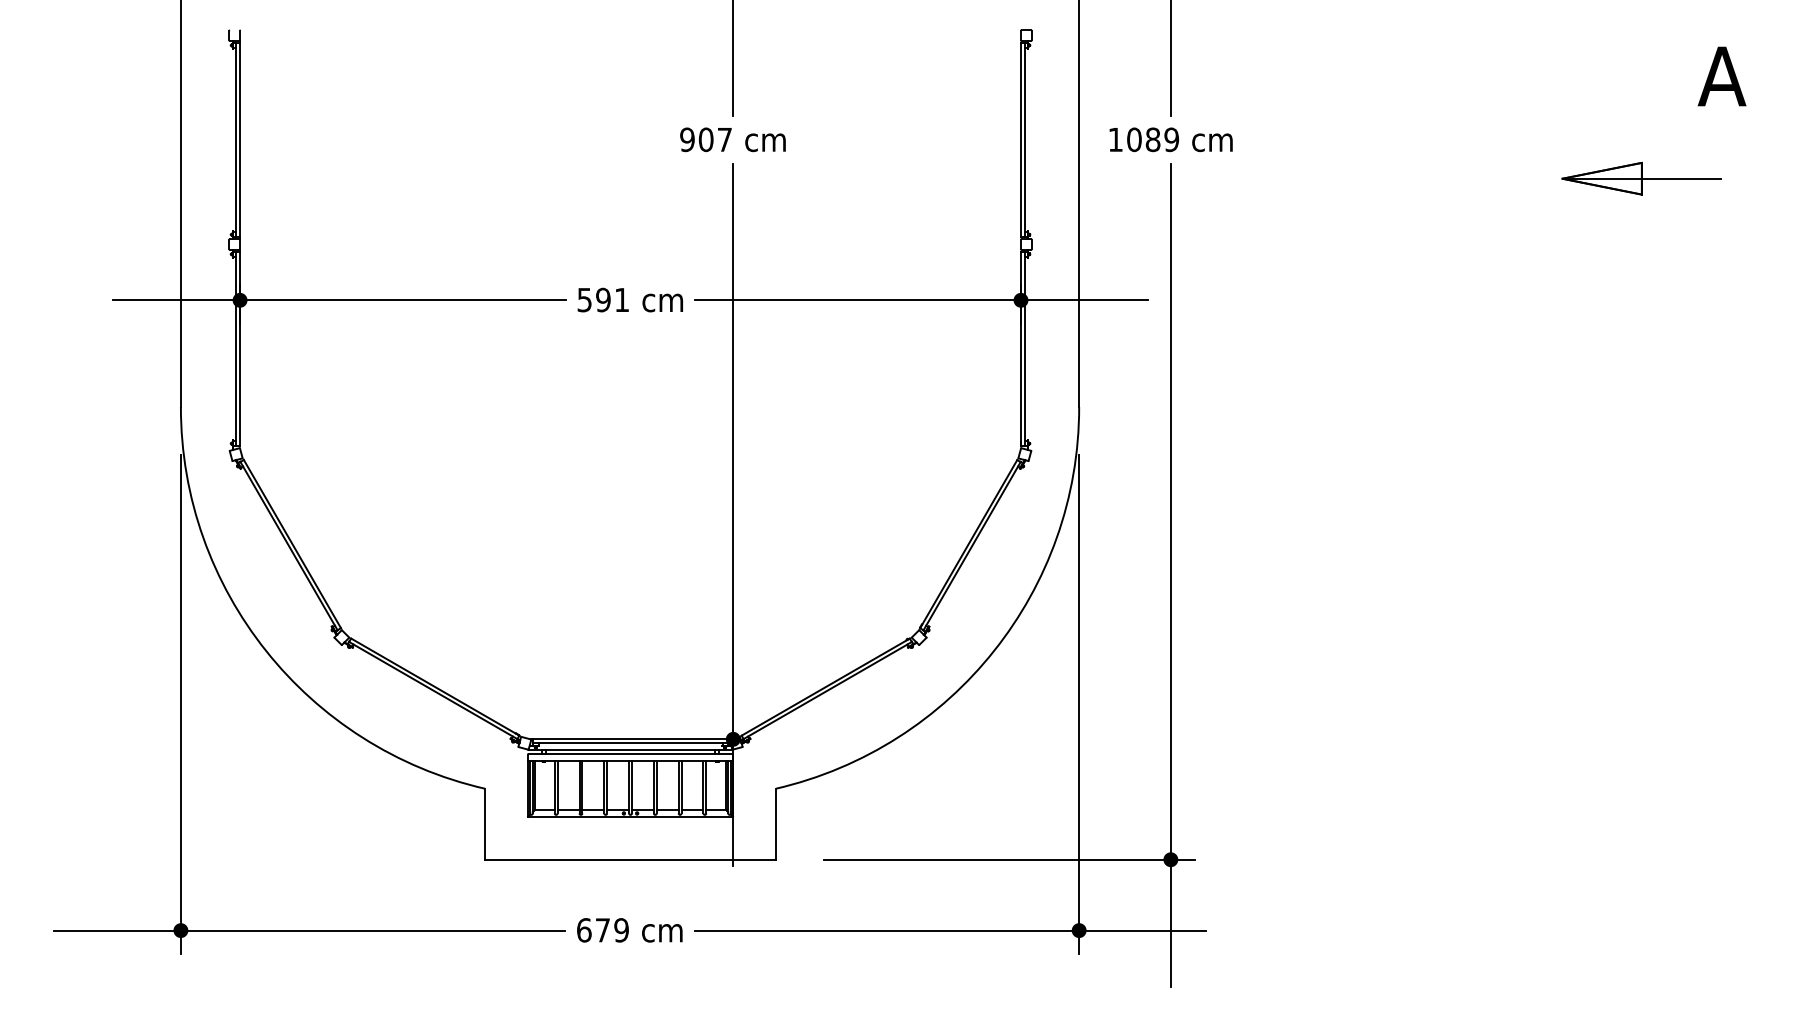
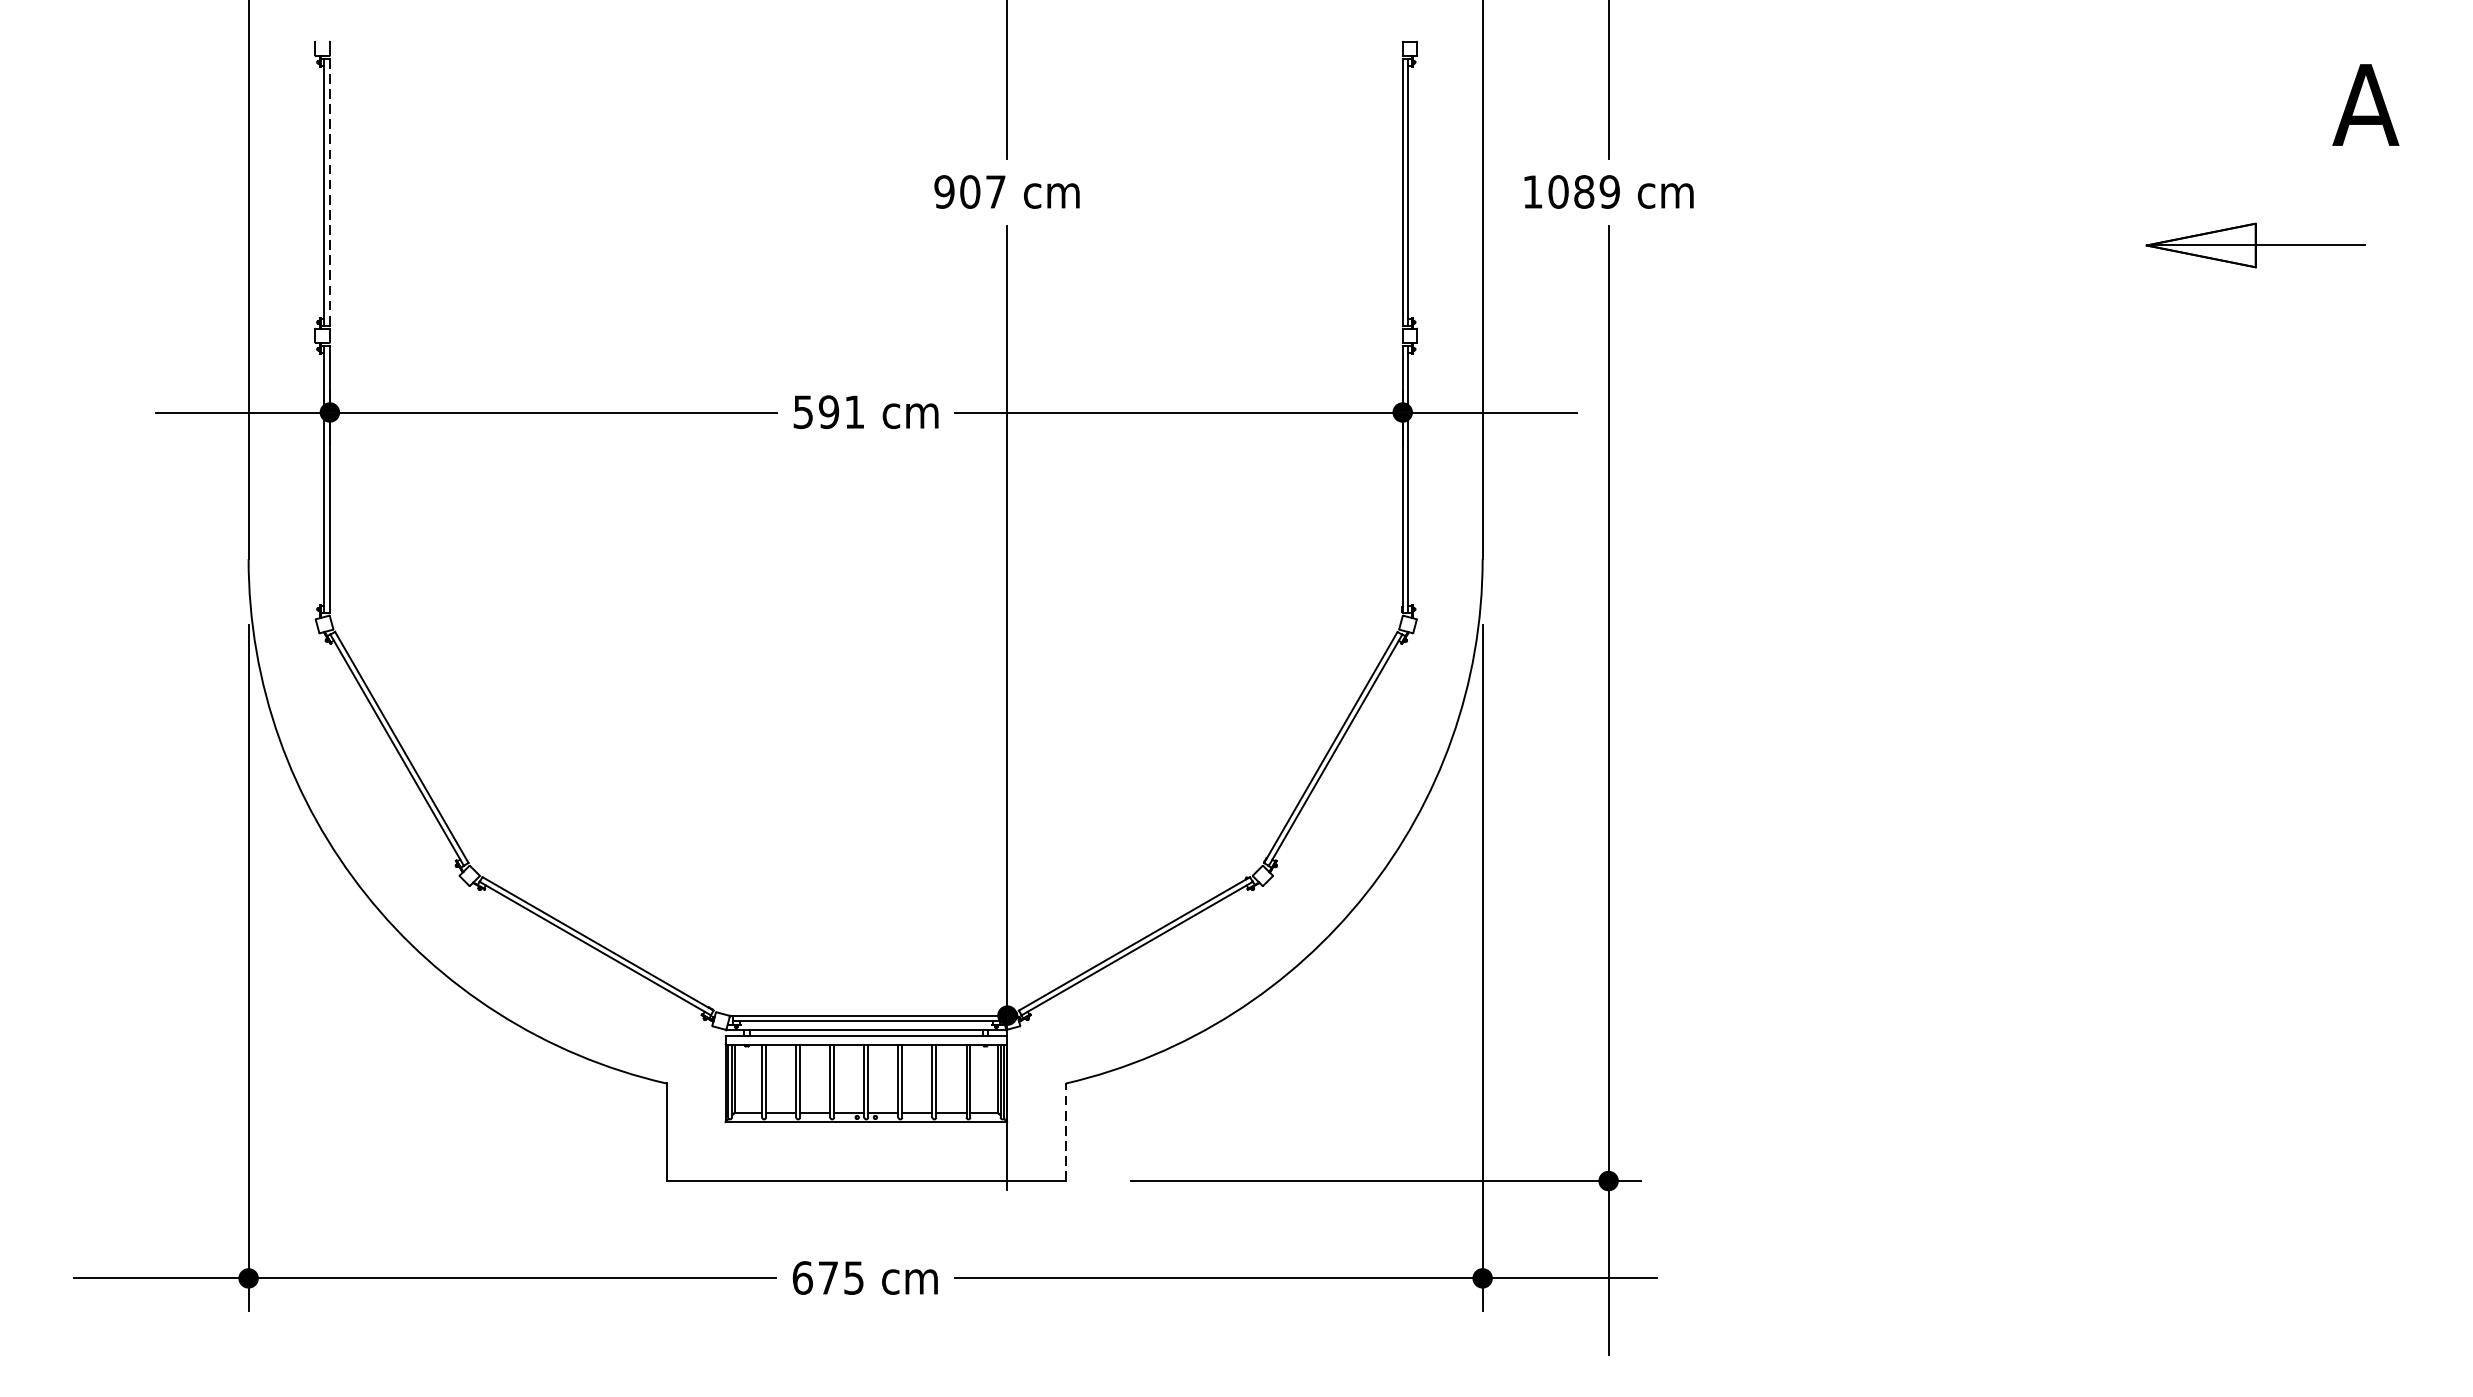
line: (240, 140) -> (330, 192), solid -> dashed
line: (775, 824) -> (1065, 1132), solid -> dashed
text: (621, 930) -> (853, 1278), 679 -> 675

